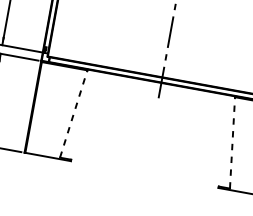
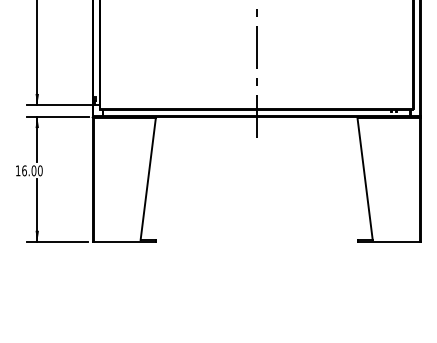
line: (73, 113) -> (148, 178), dashed -> solid
line: (232, 142) -> (365, 178), dashed -> solid

